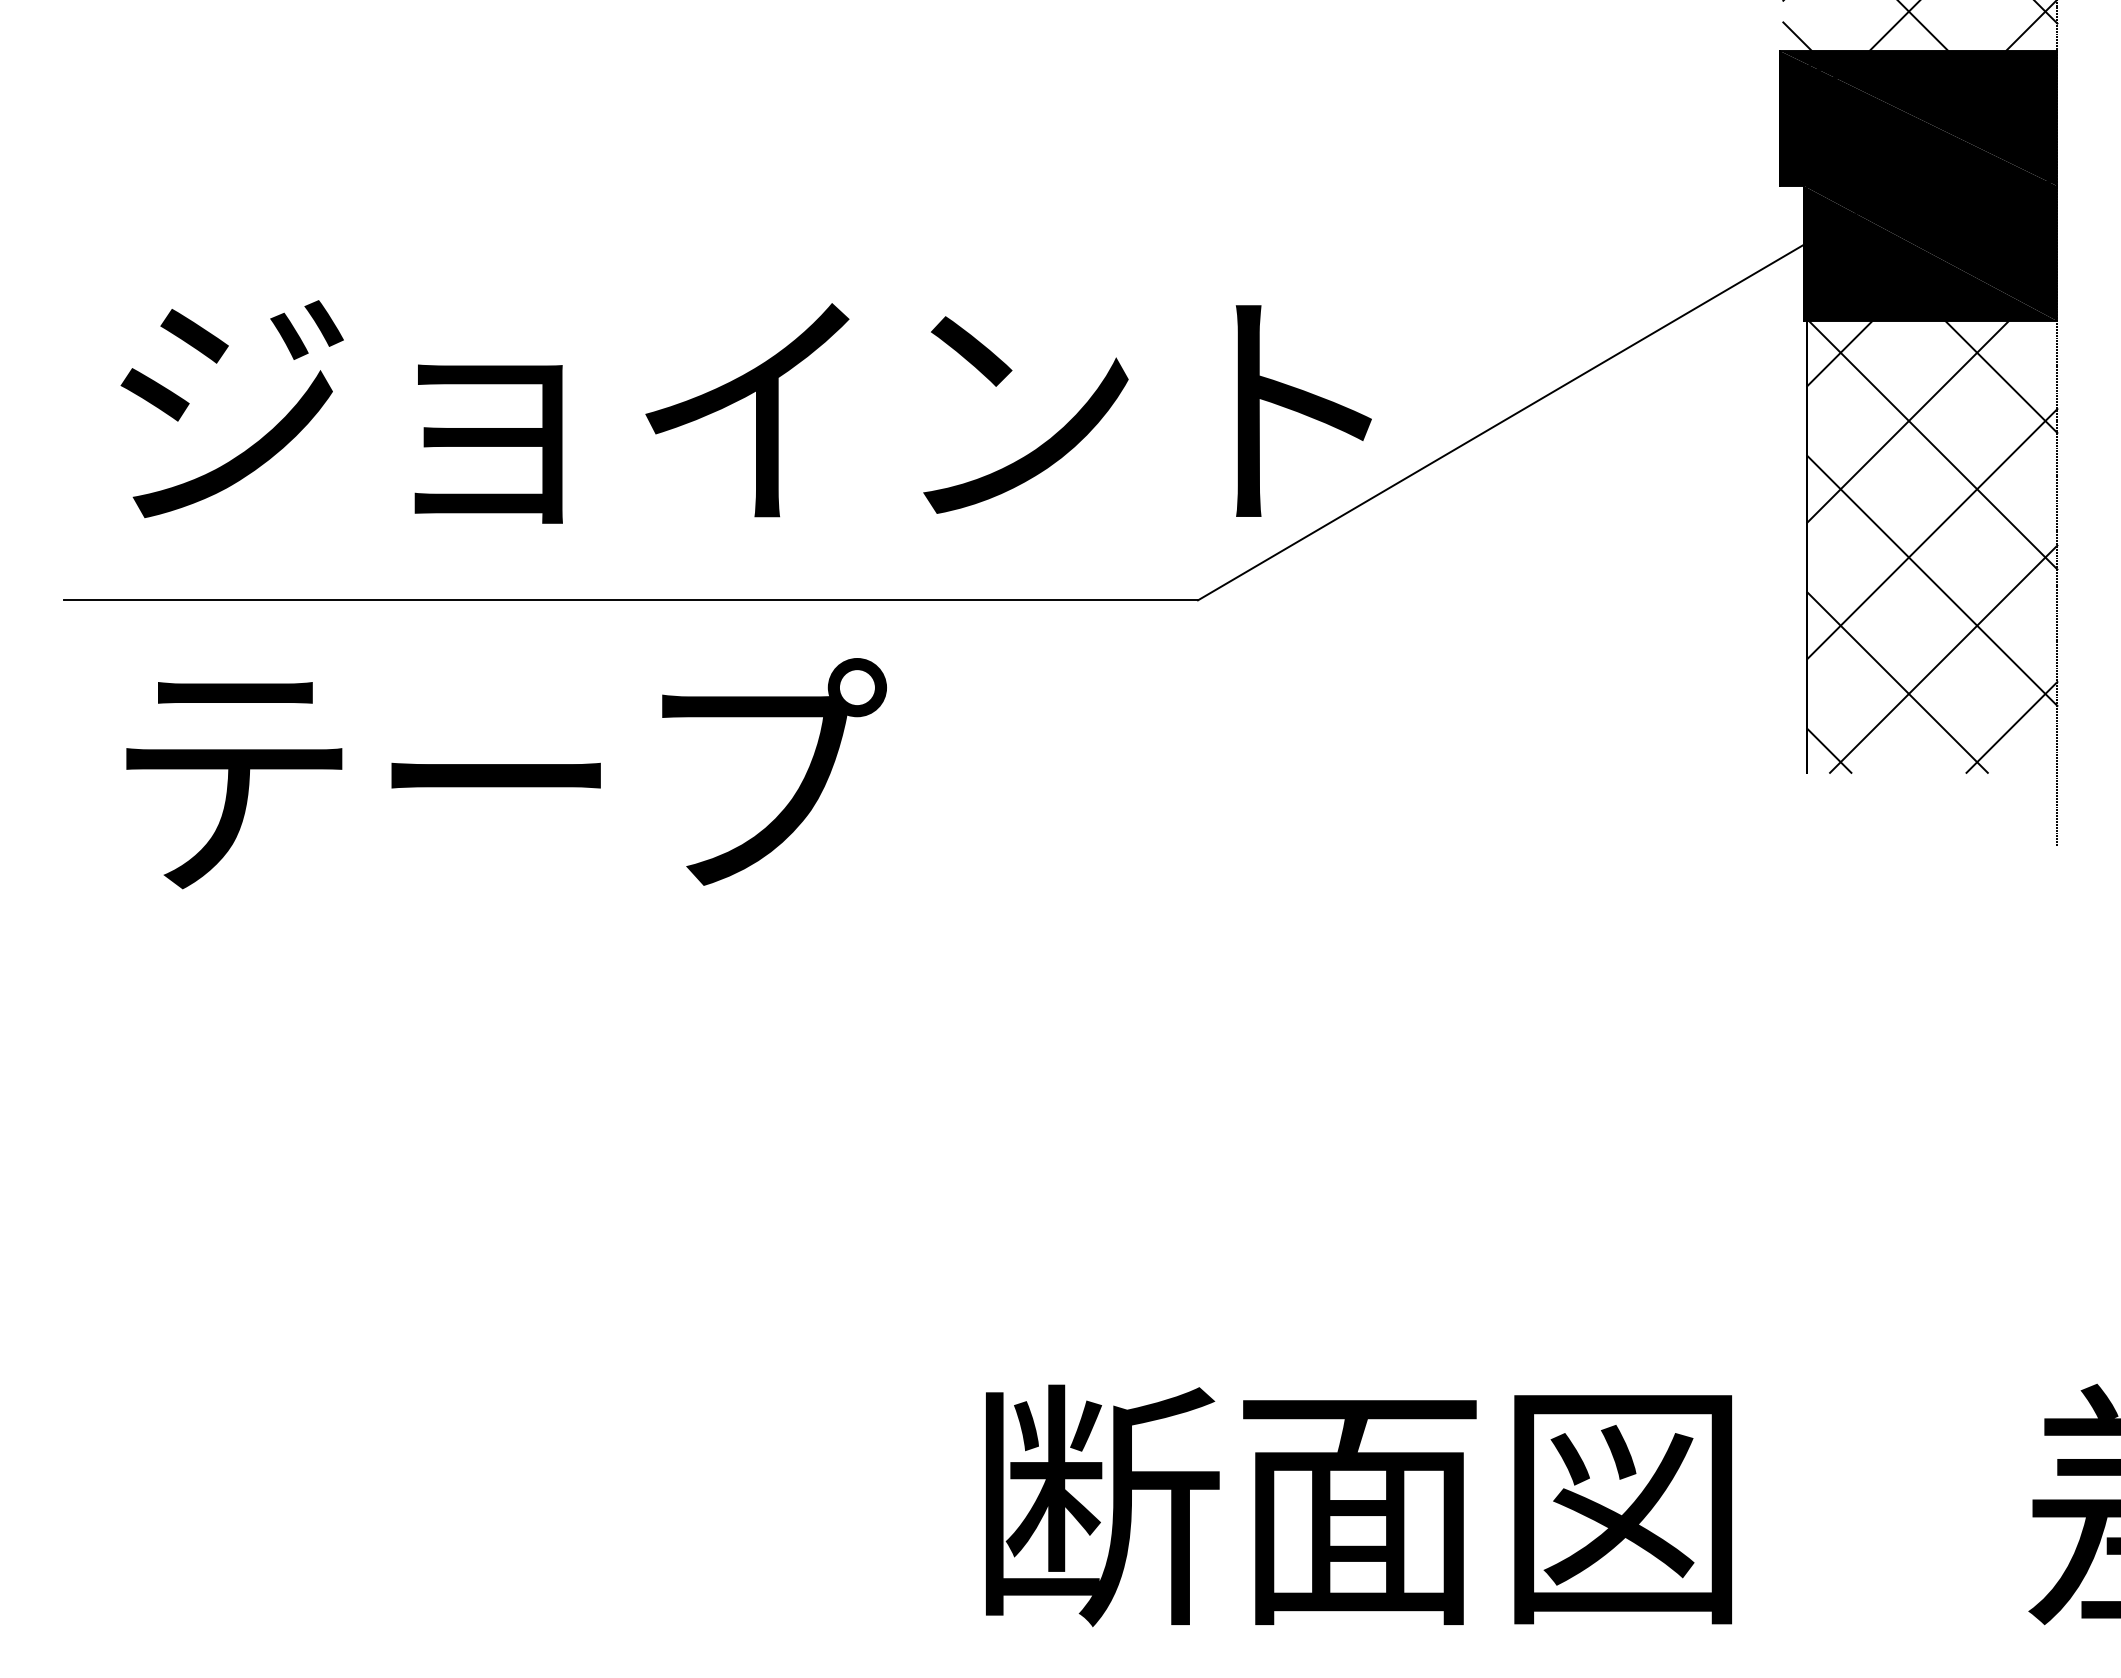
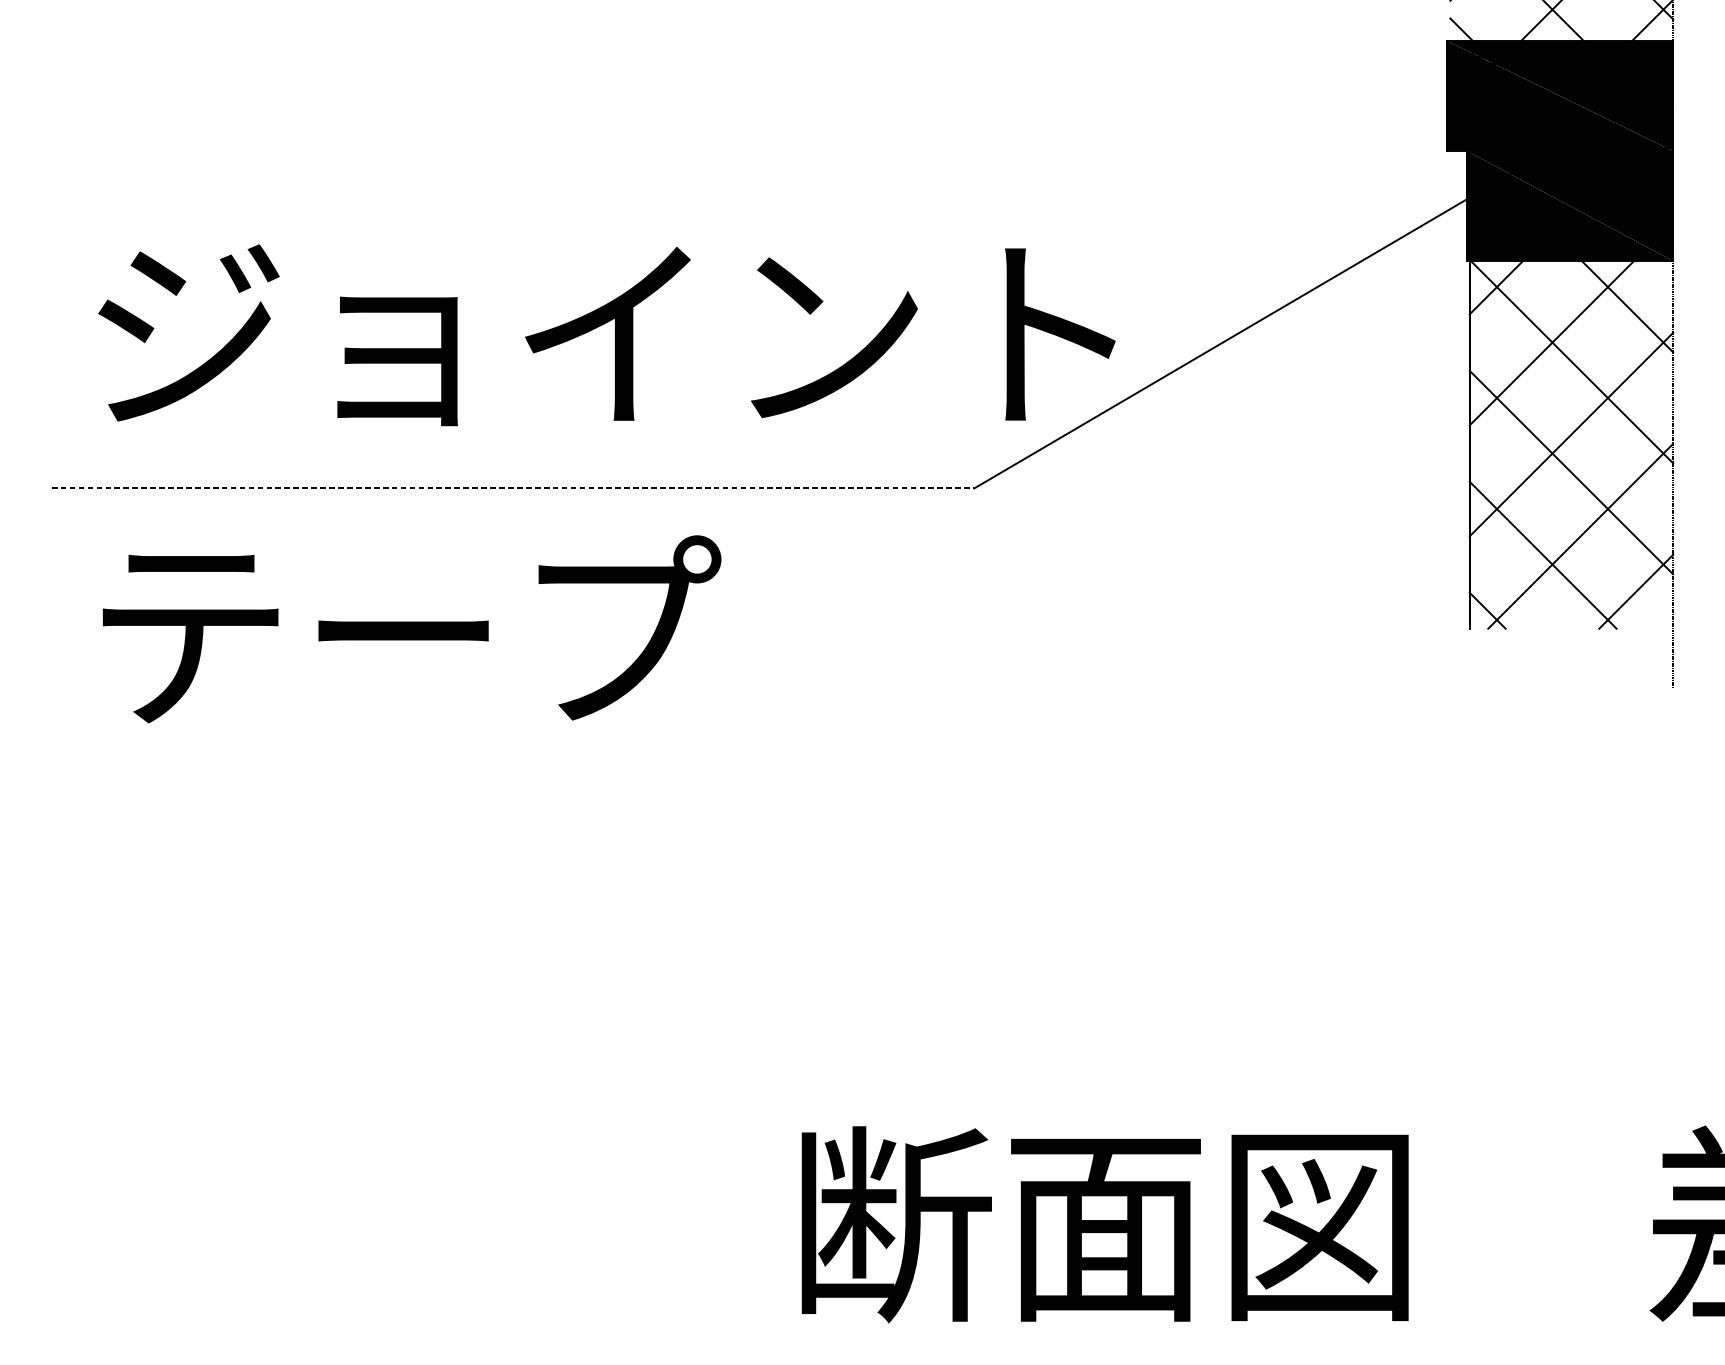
line: (631, 600) -> (513, 488), solid -> dashed

